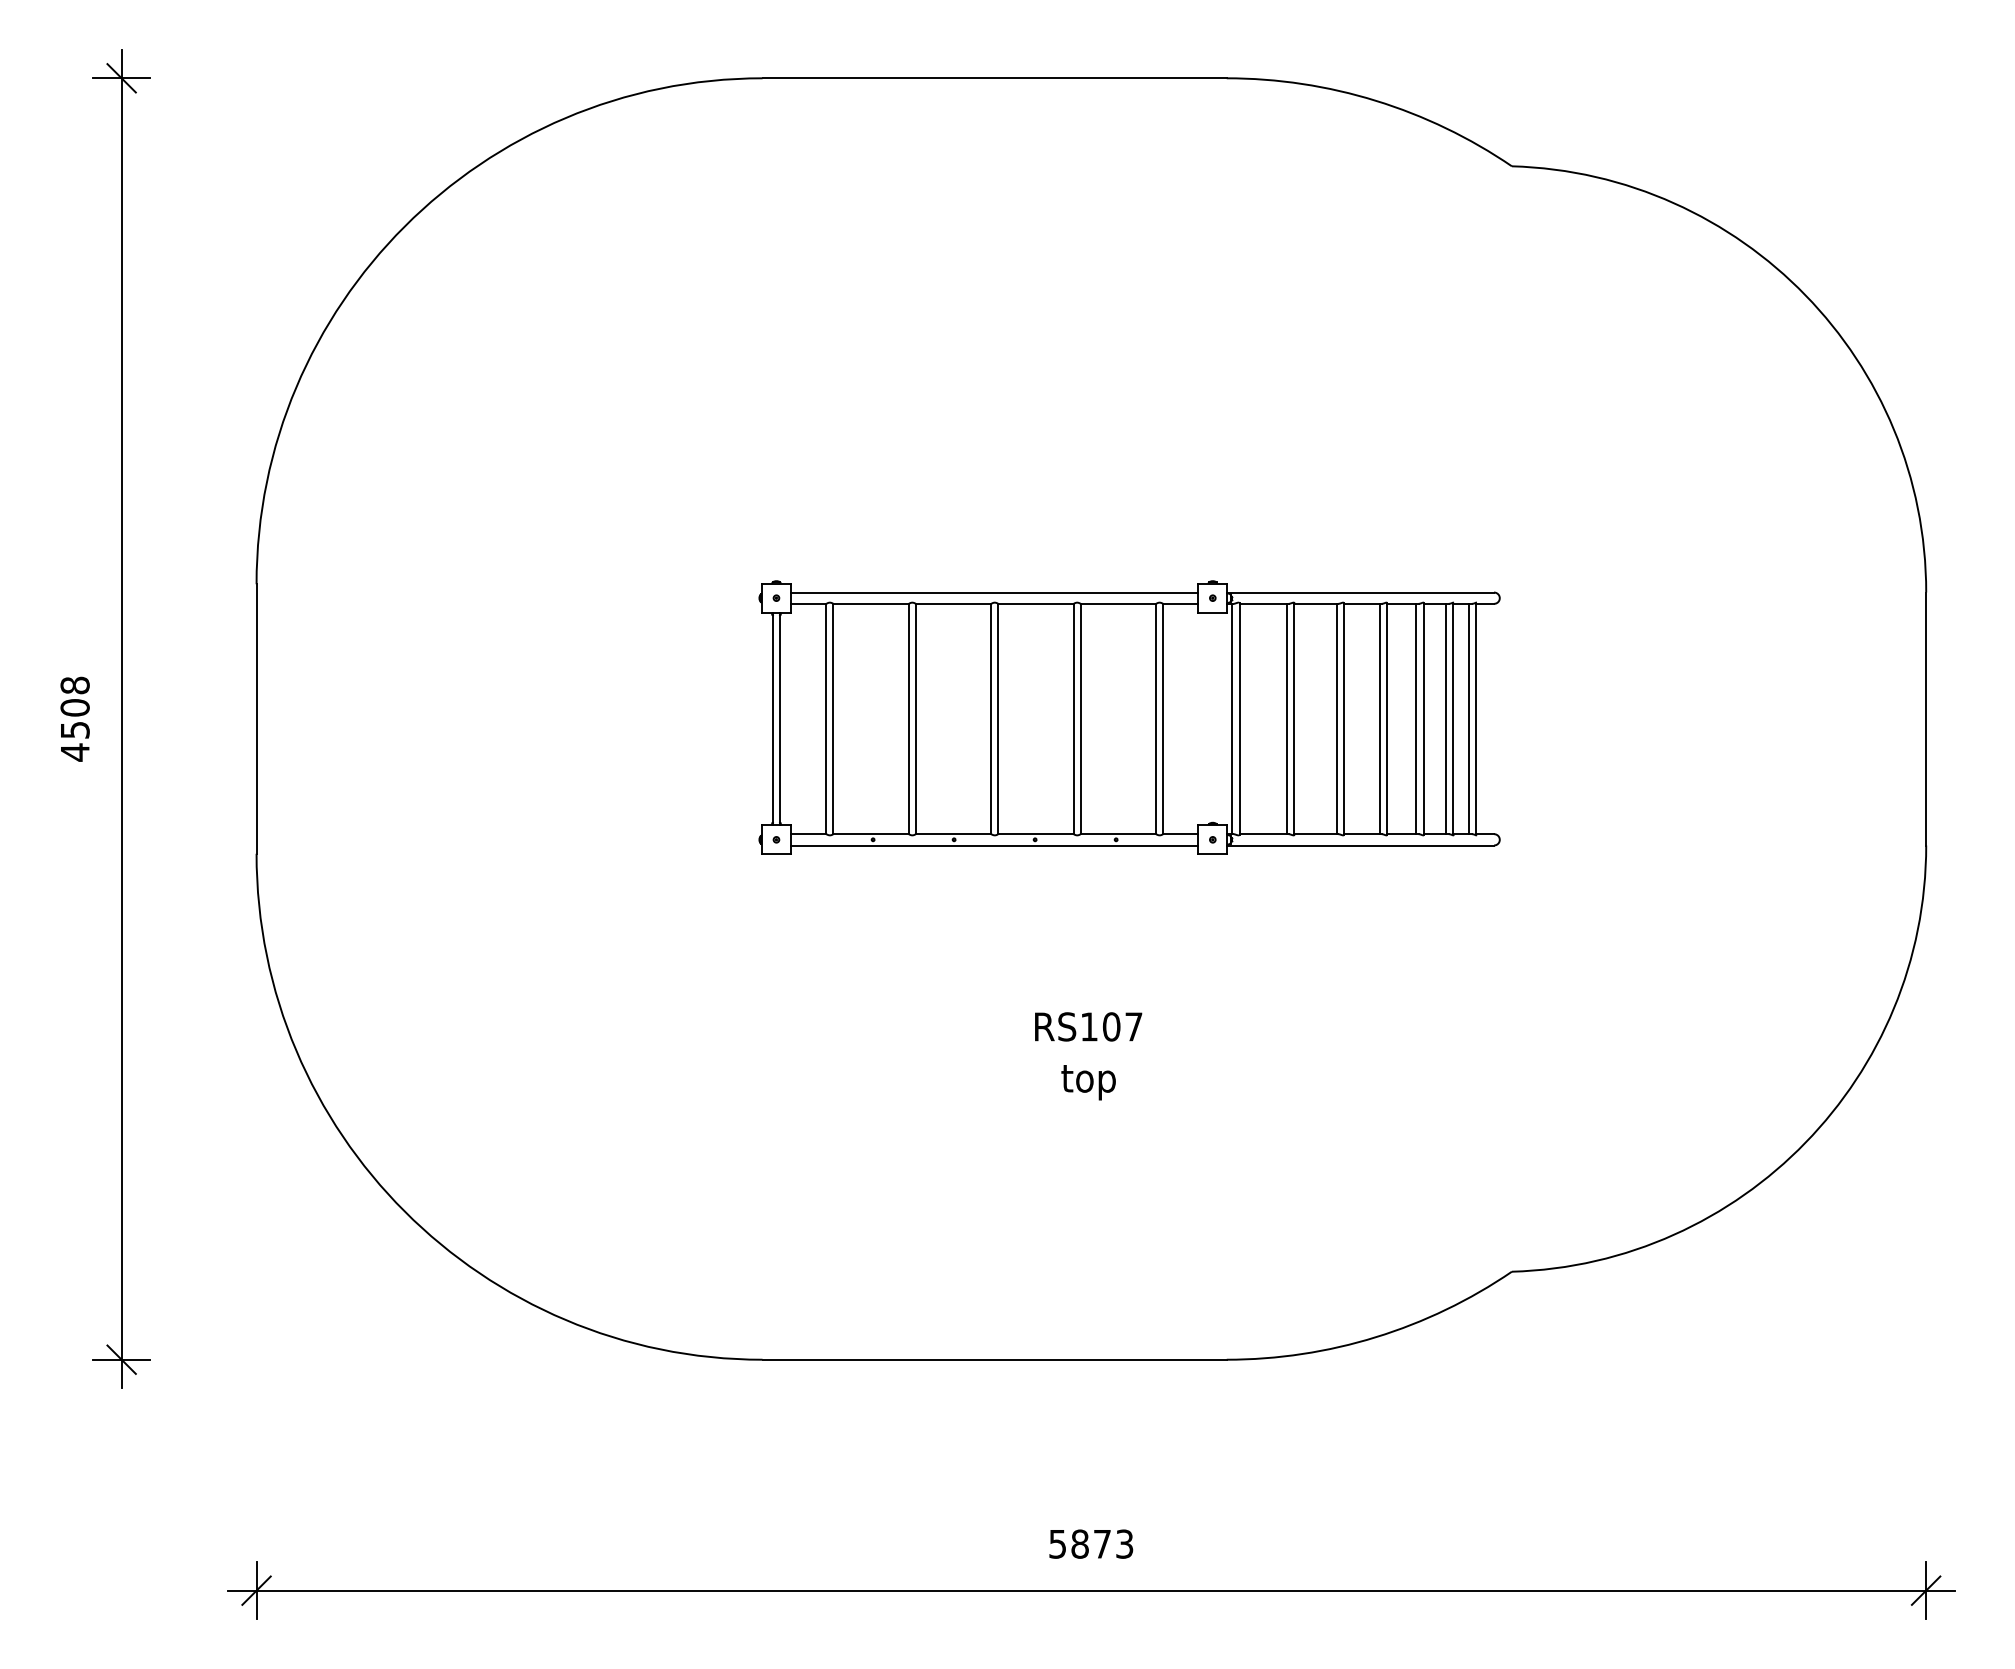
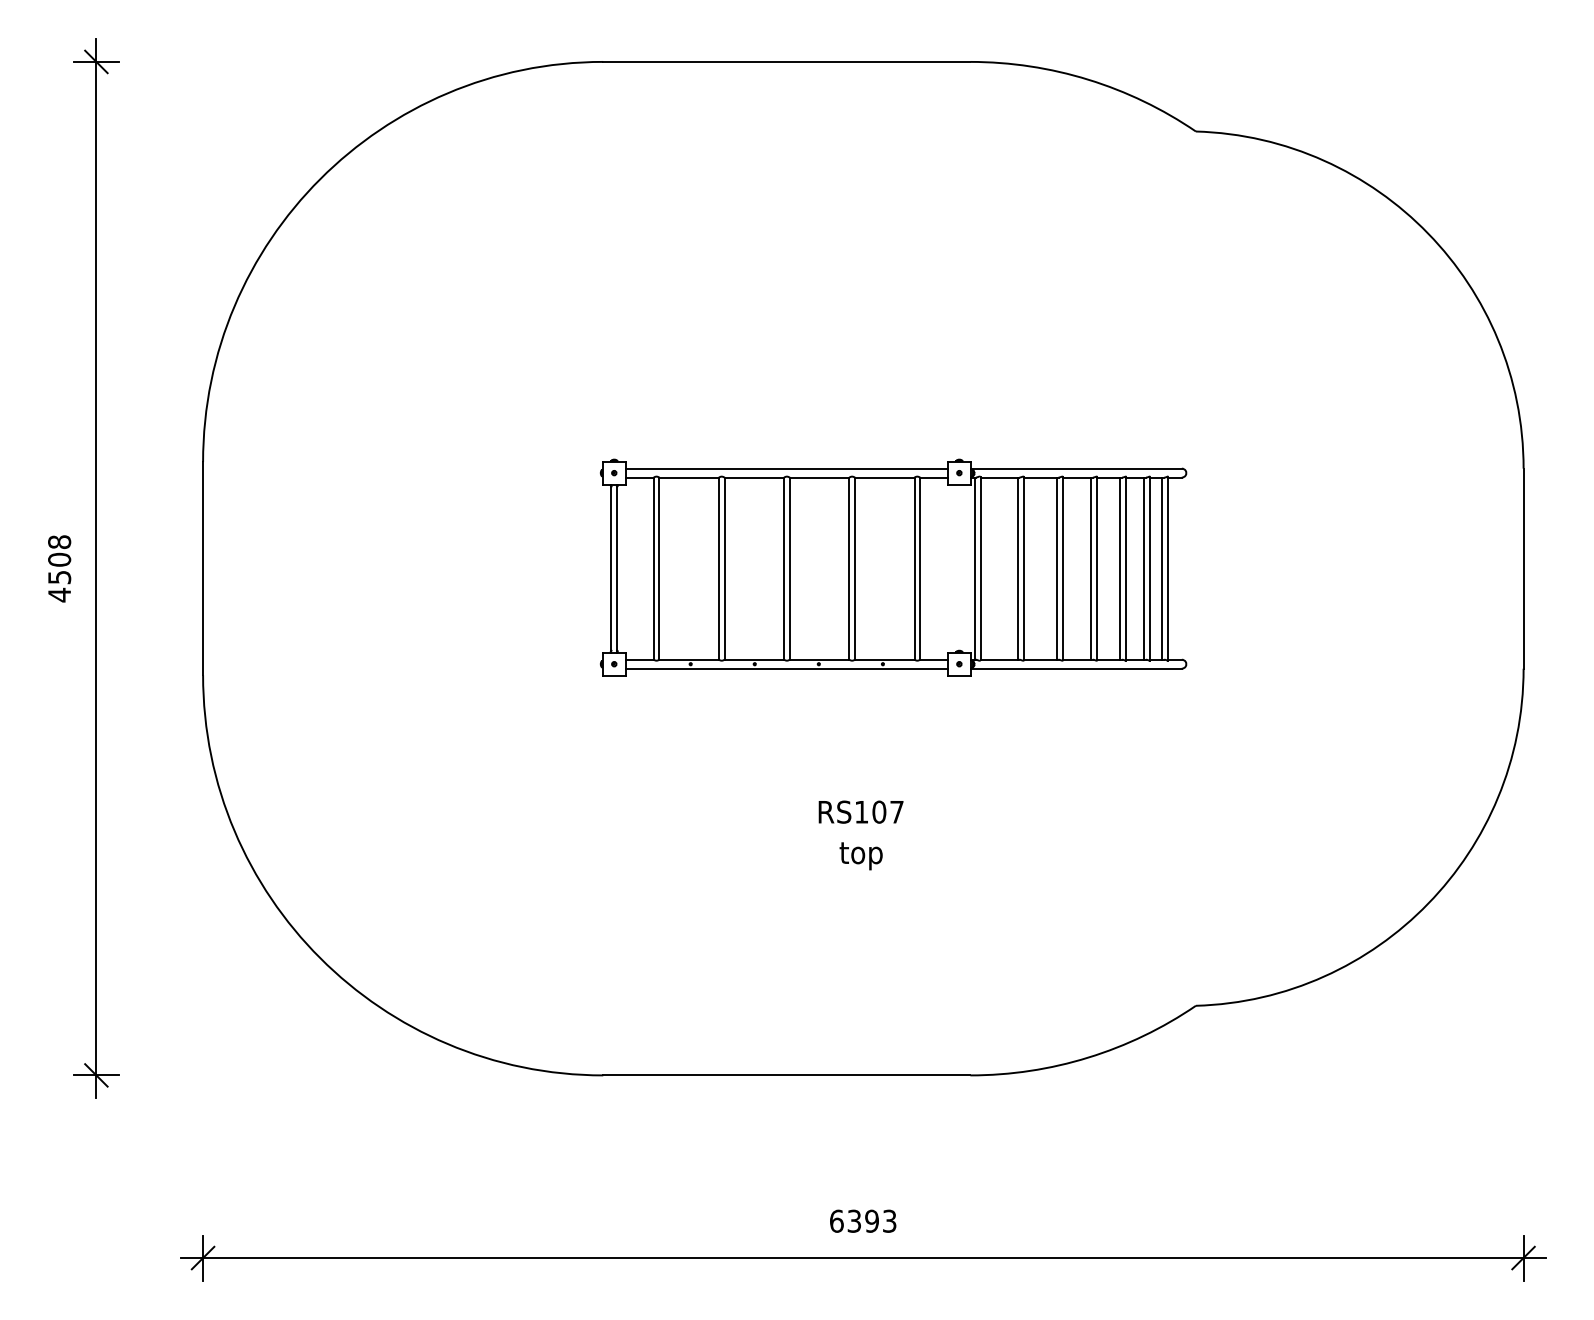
text: (1080, 1543) -> (854, 1220), 5873 -> 6393

